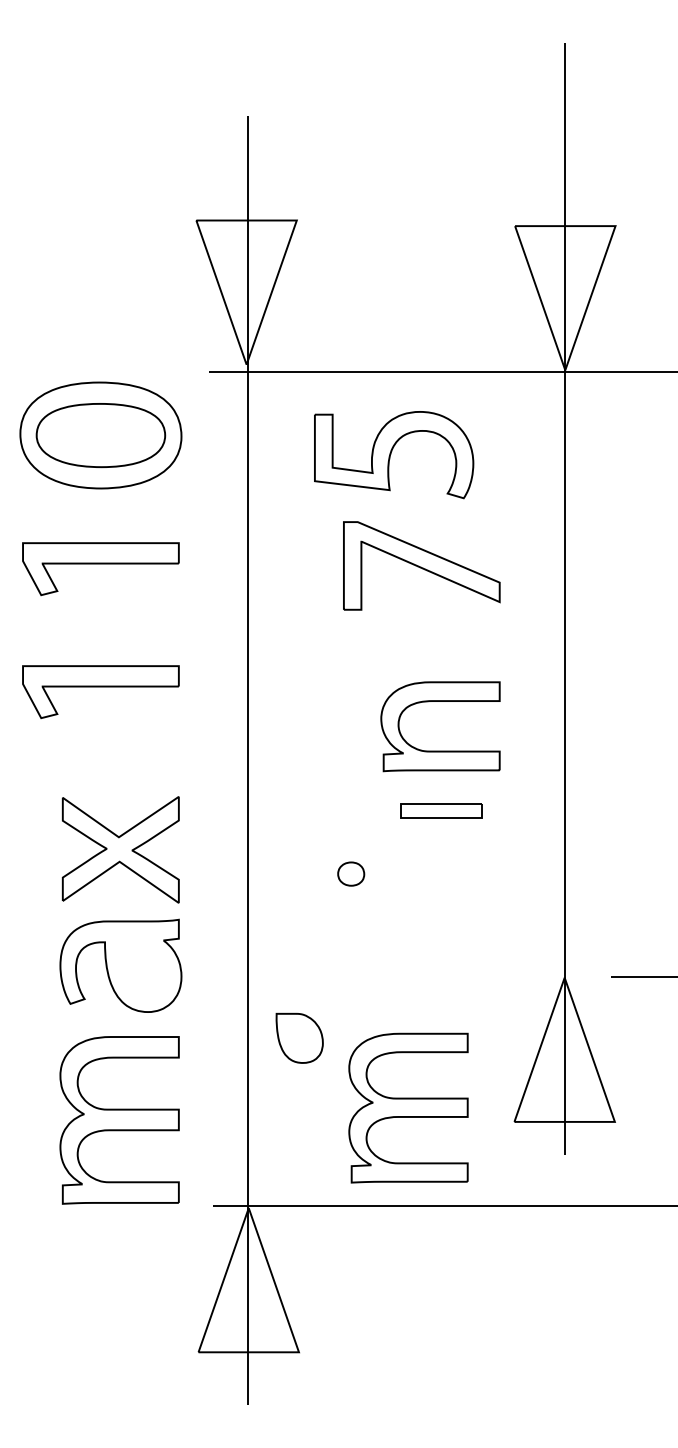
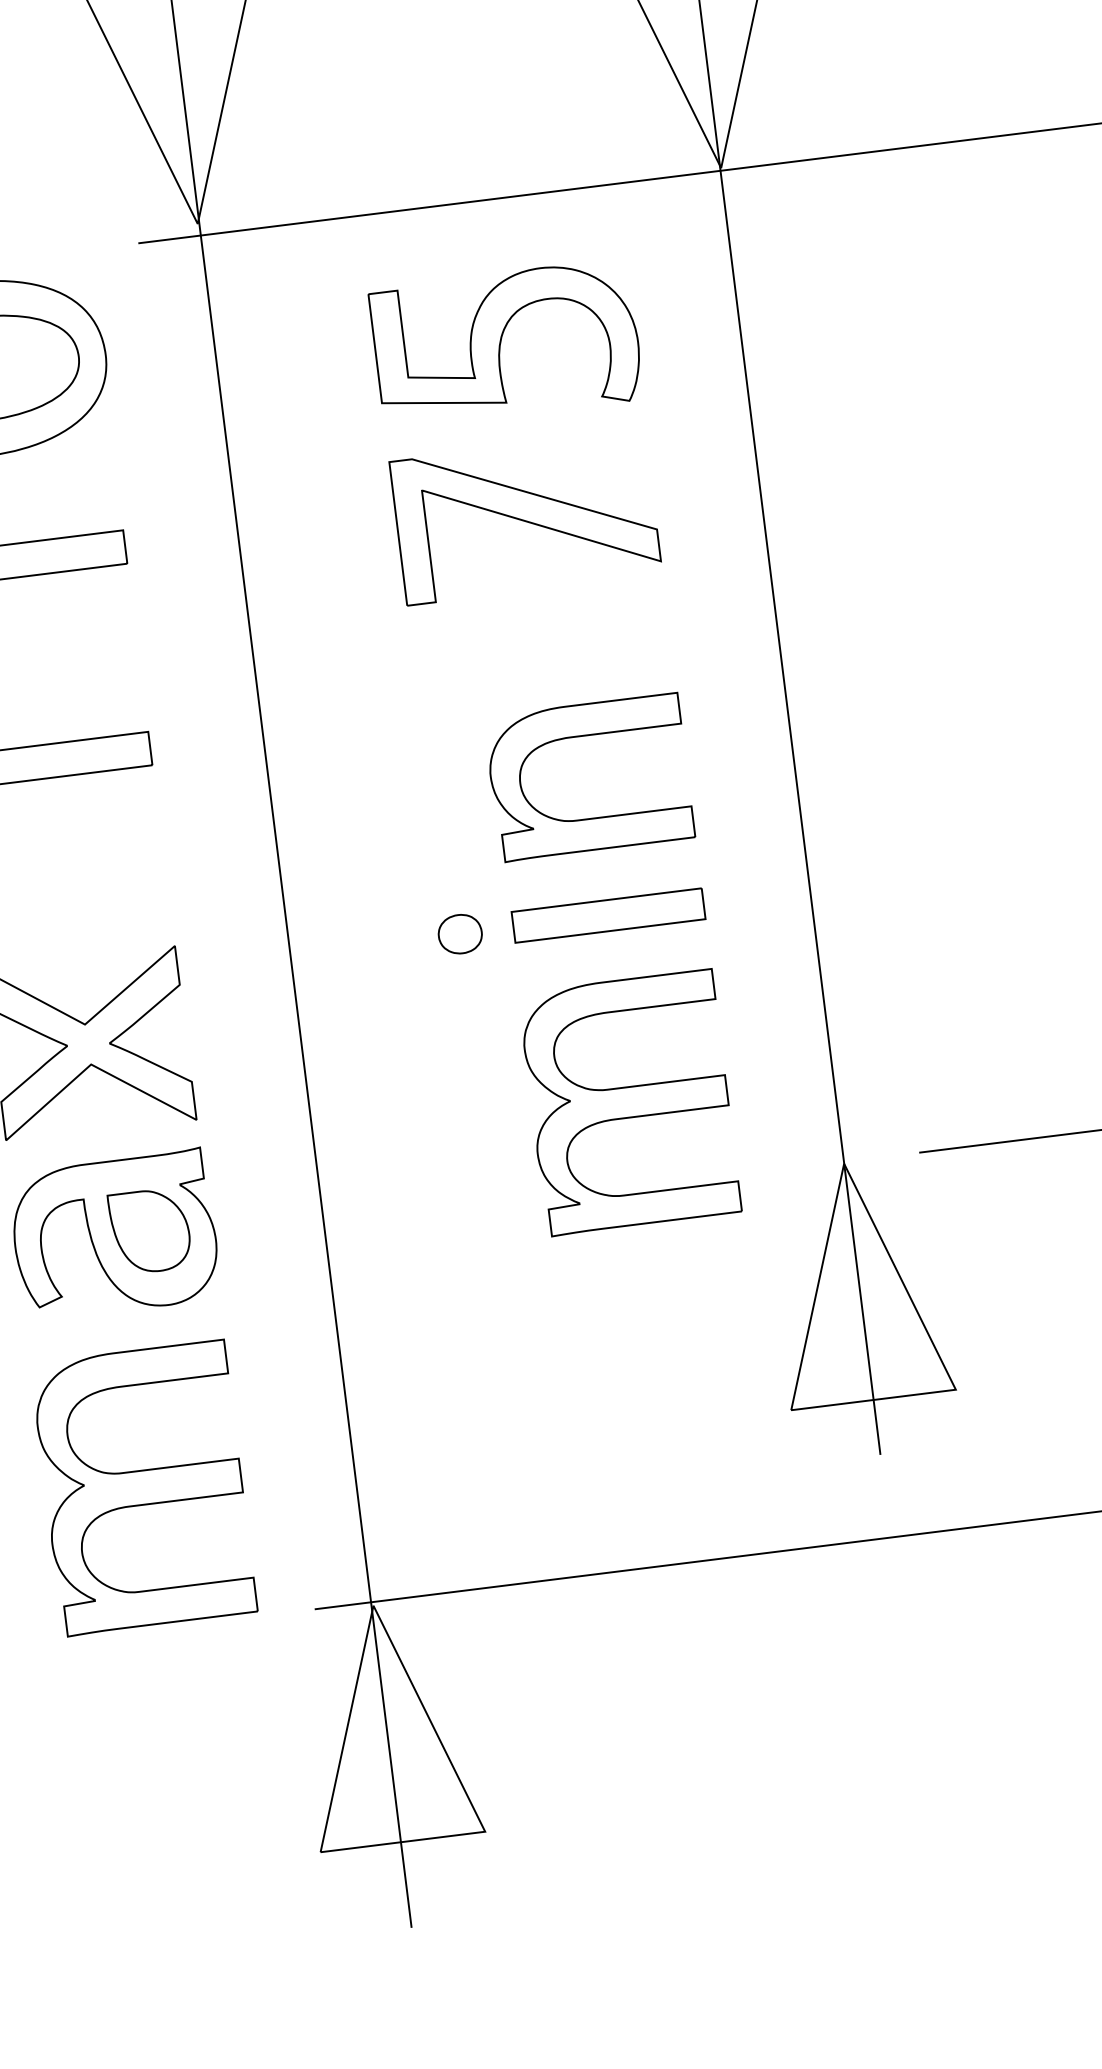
part: (394, 455) -> (507, 344), moved
part: (441, 810) -> (608, 914), size x1.43
part: (351, 873) -> (460, 933), moved
part: (299, 1037) -> (149, 1229), moved
part: (408, 1107) -> (629, 1101), moved

